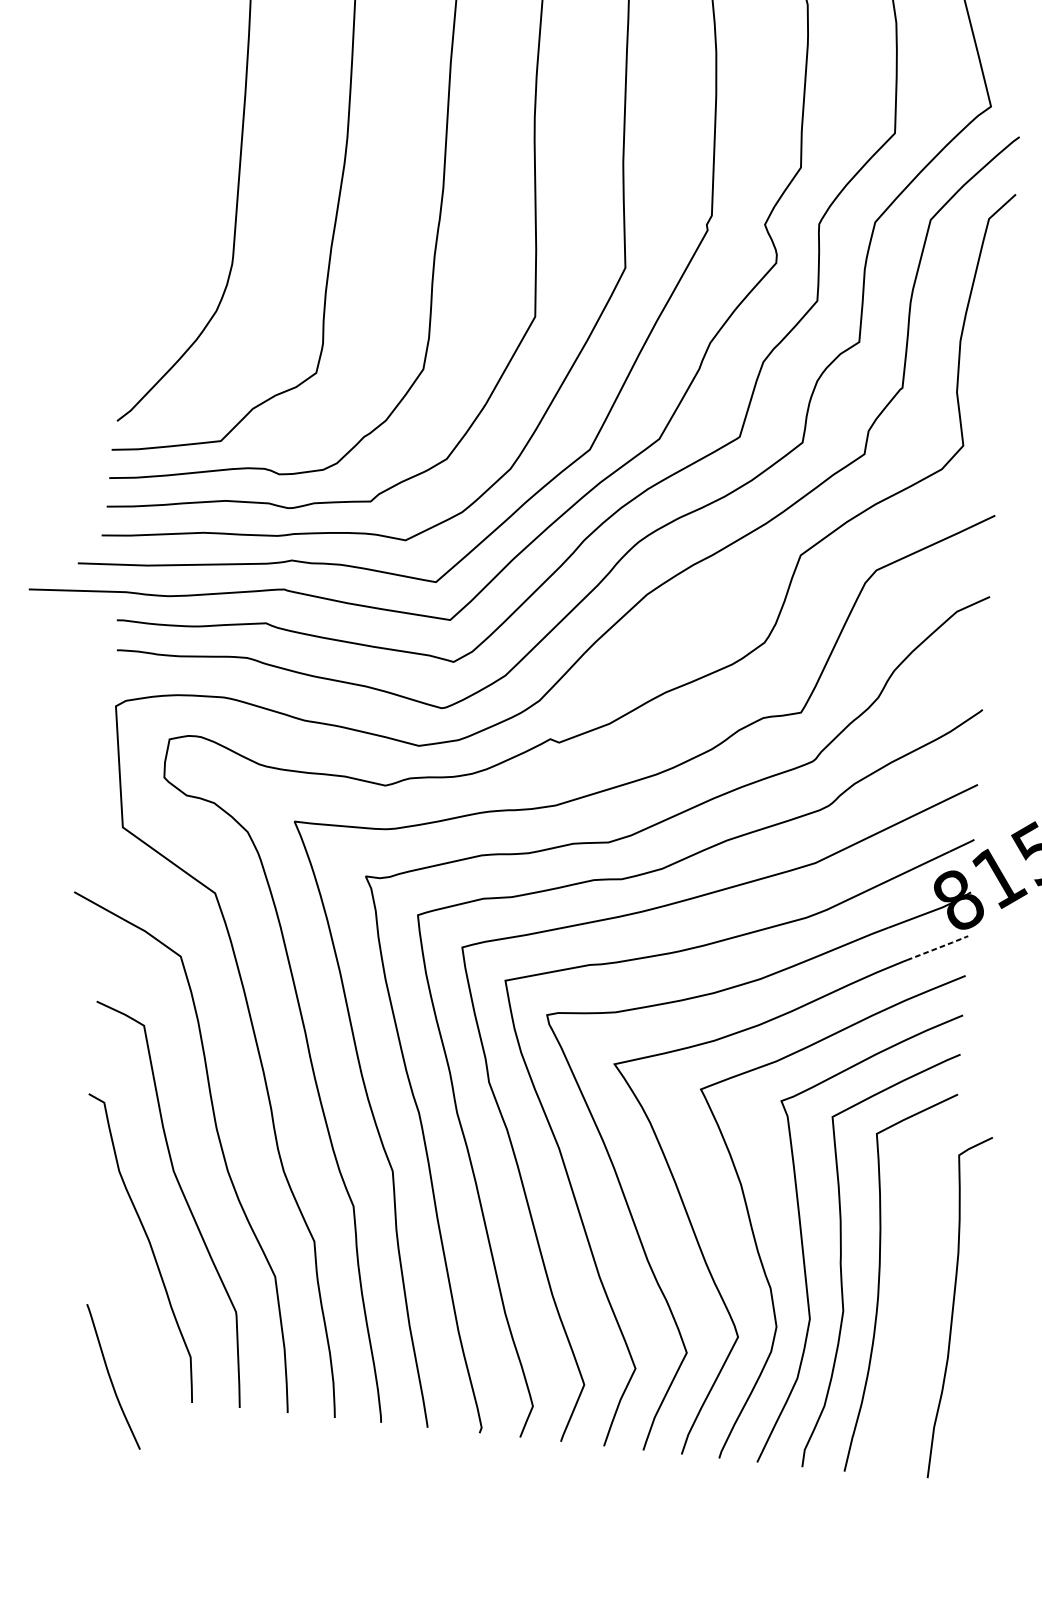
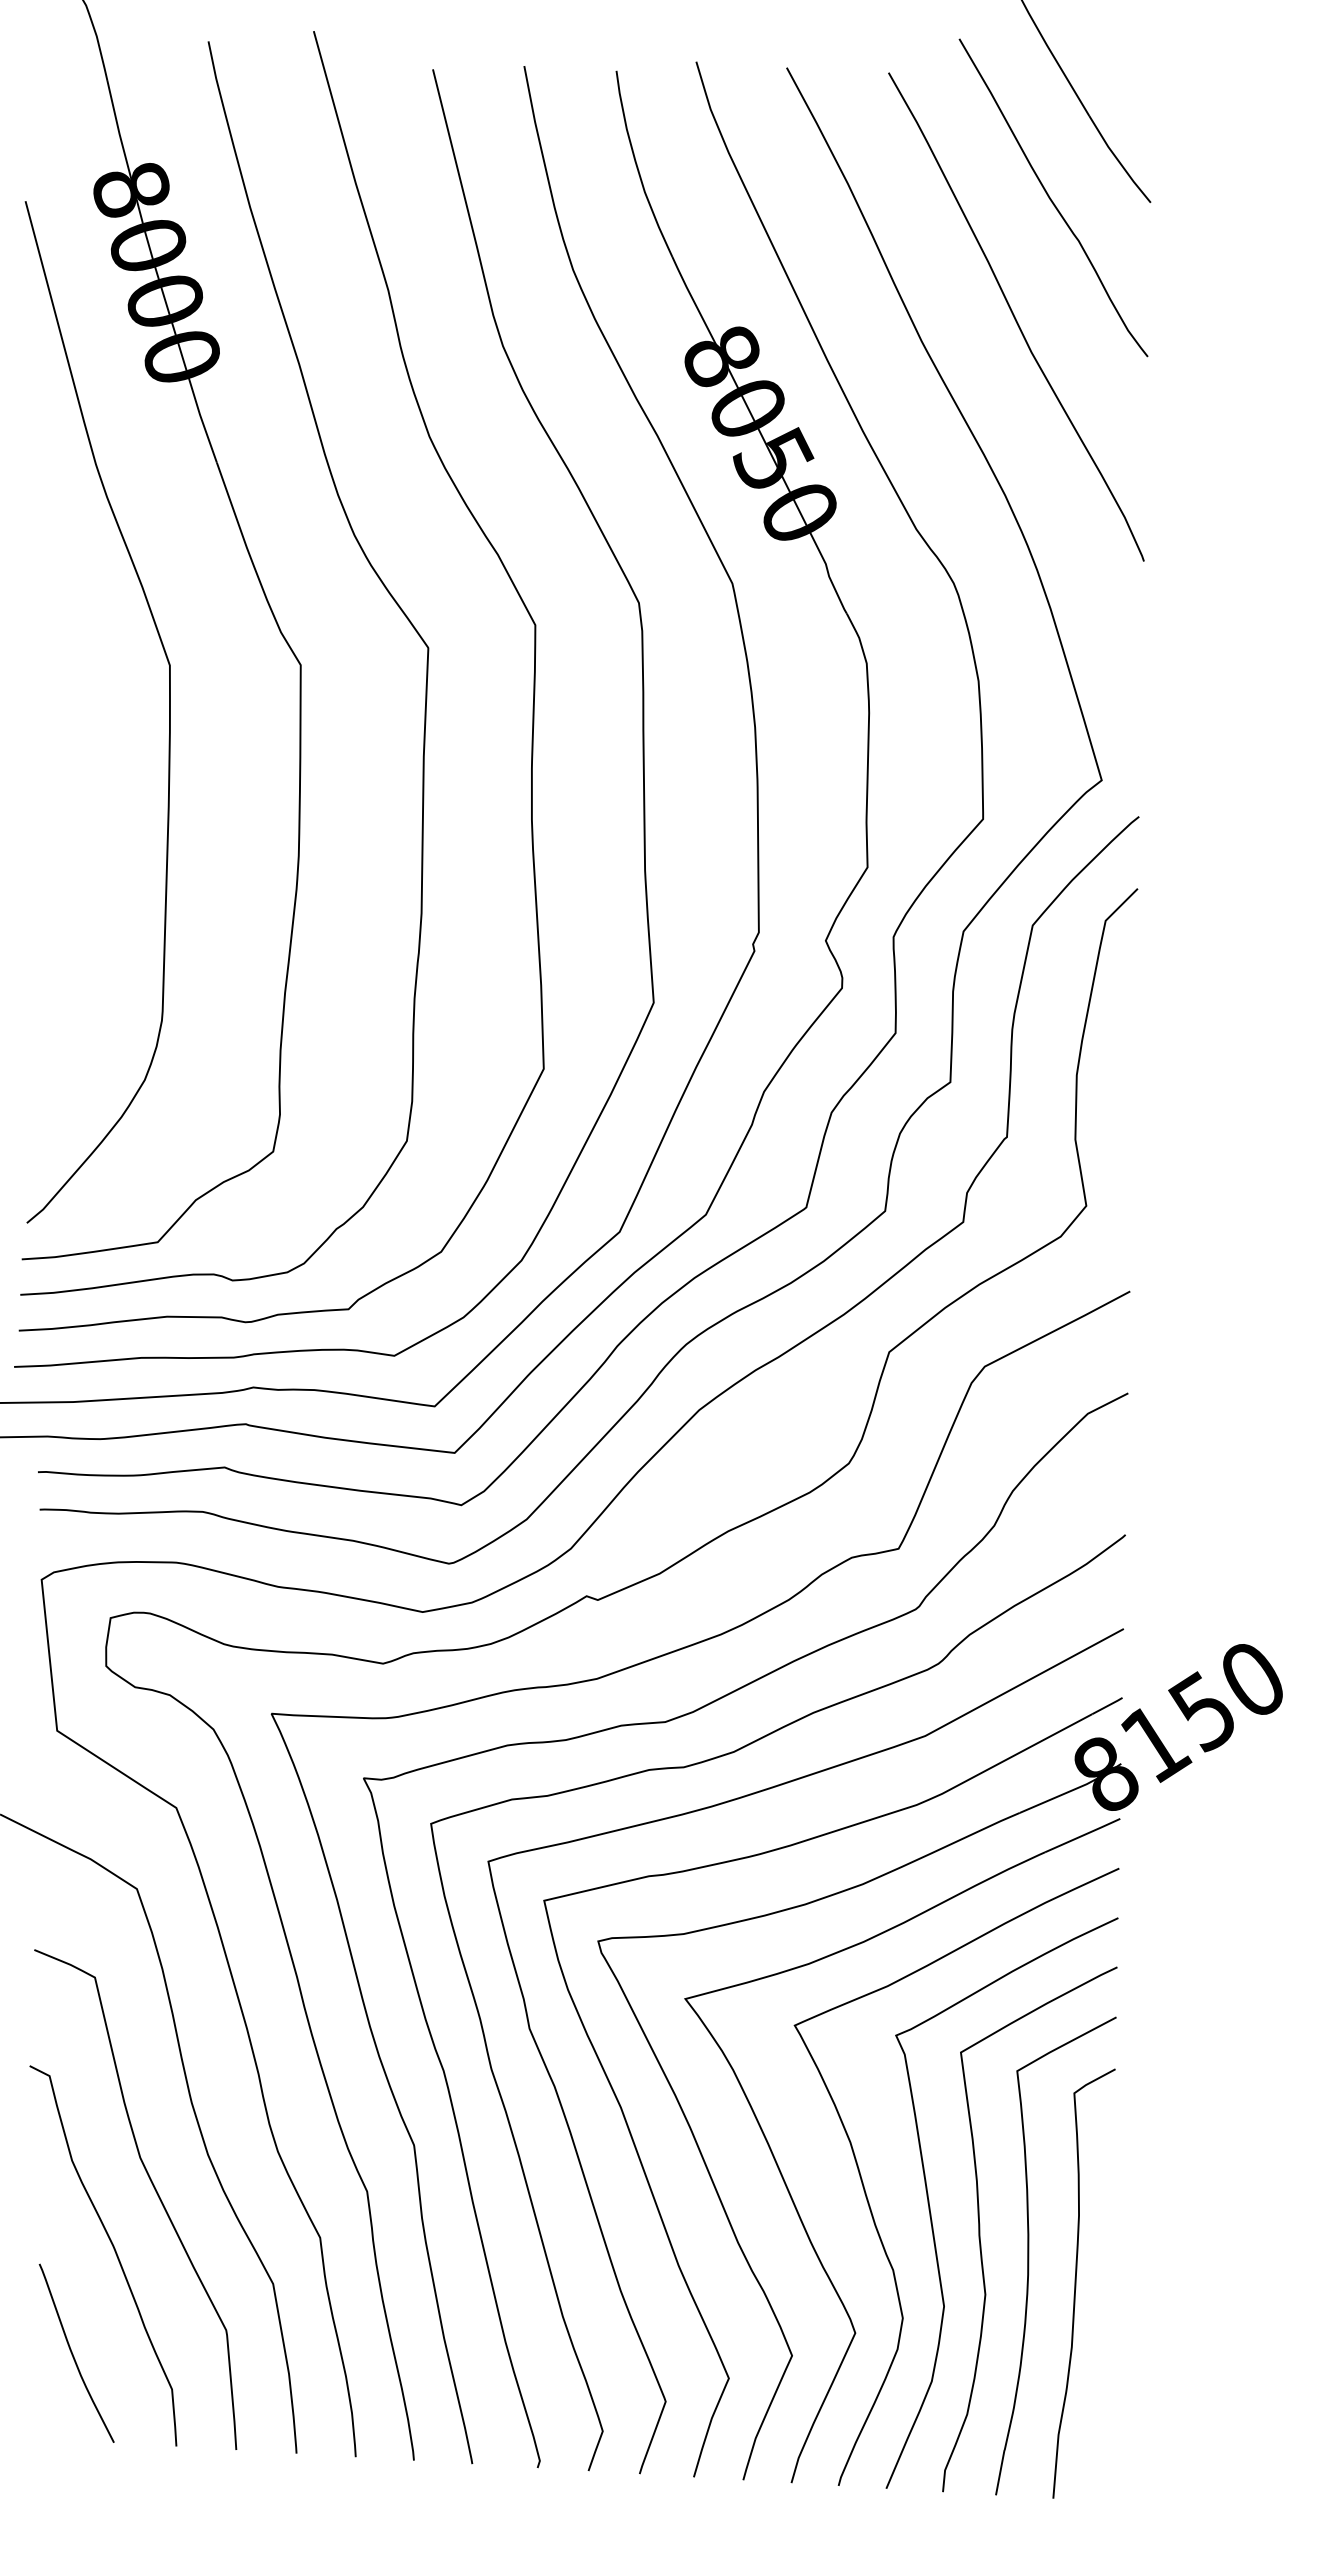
line: (939, 948) -> (1084, 1835), dashed -> solid
curve: (953, 1307) -> (1076, 2283), moved
curve: (110, 1377) -> (73, 2354), moved

